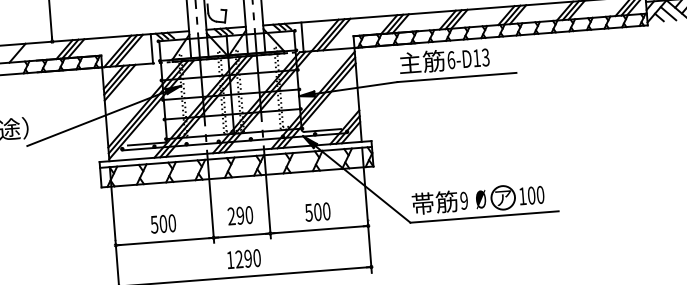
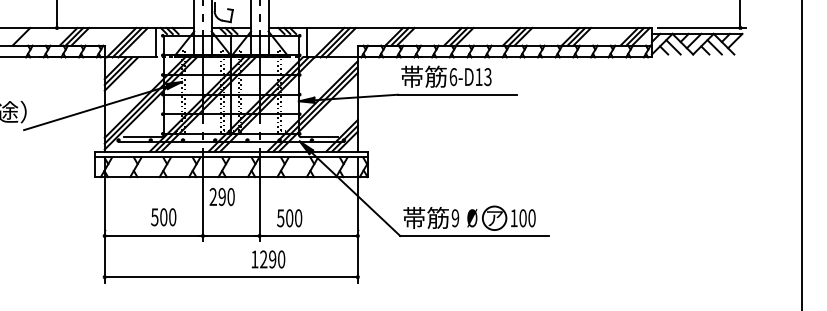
text: (409, 62) -> (411, 76), 主筋 -> 帯筋
text: (317, 212) -> (289, 218), moved
text: (239, 216) -> (221, 197), moved
text: (163, 224) -> (163, 217), moved
text: (244, 259) -> (268, 259), moved

